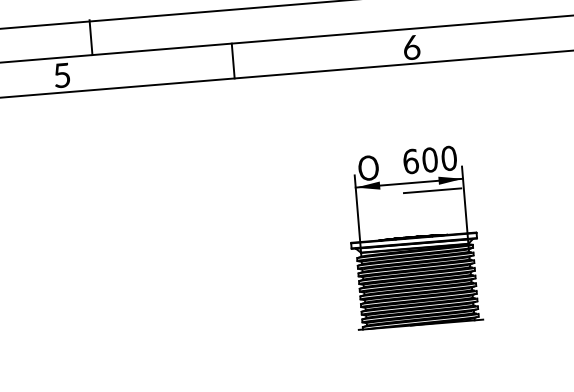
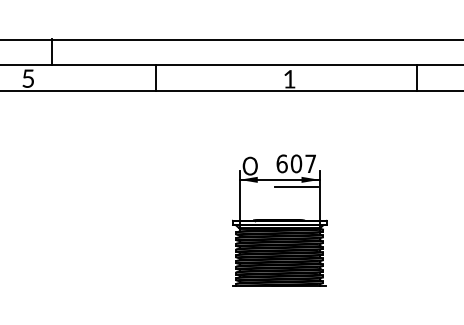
text: (411, 47) -> (289, 79), 6 -> 1
text: (448, 157) -> (310, 163), 600 -> 607

